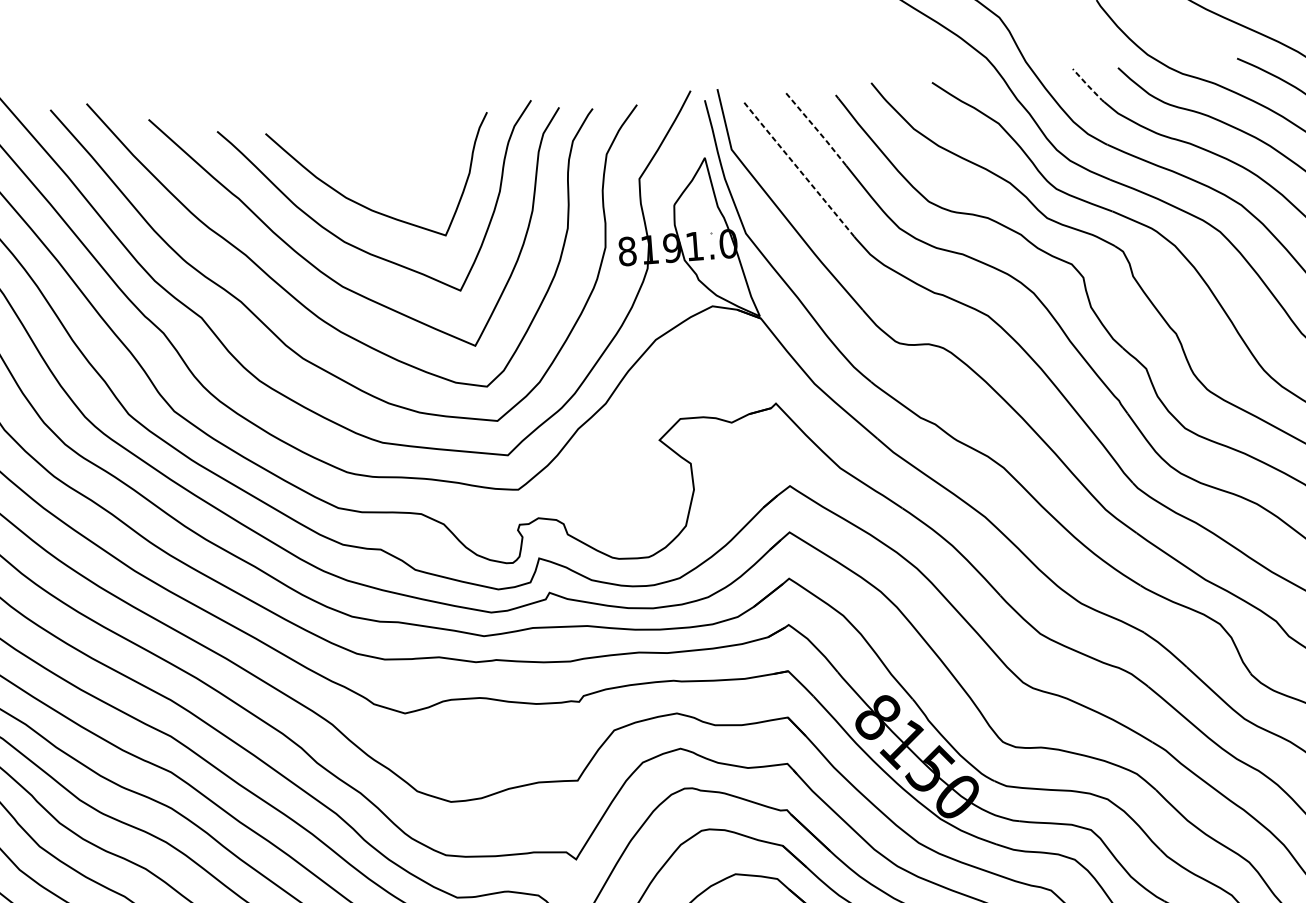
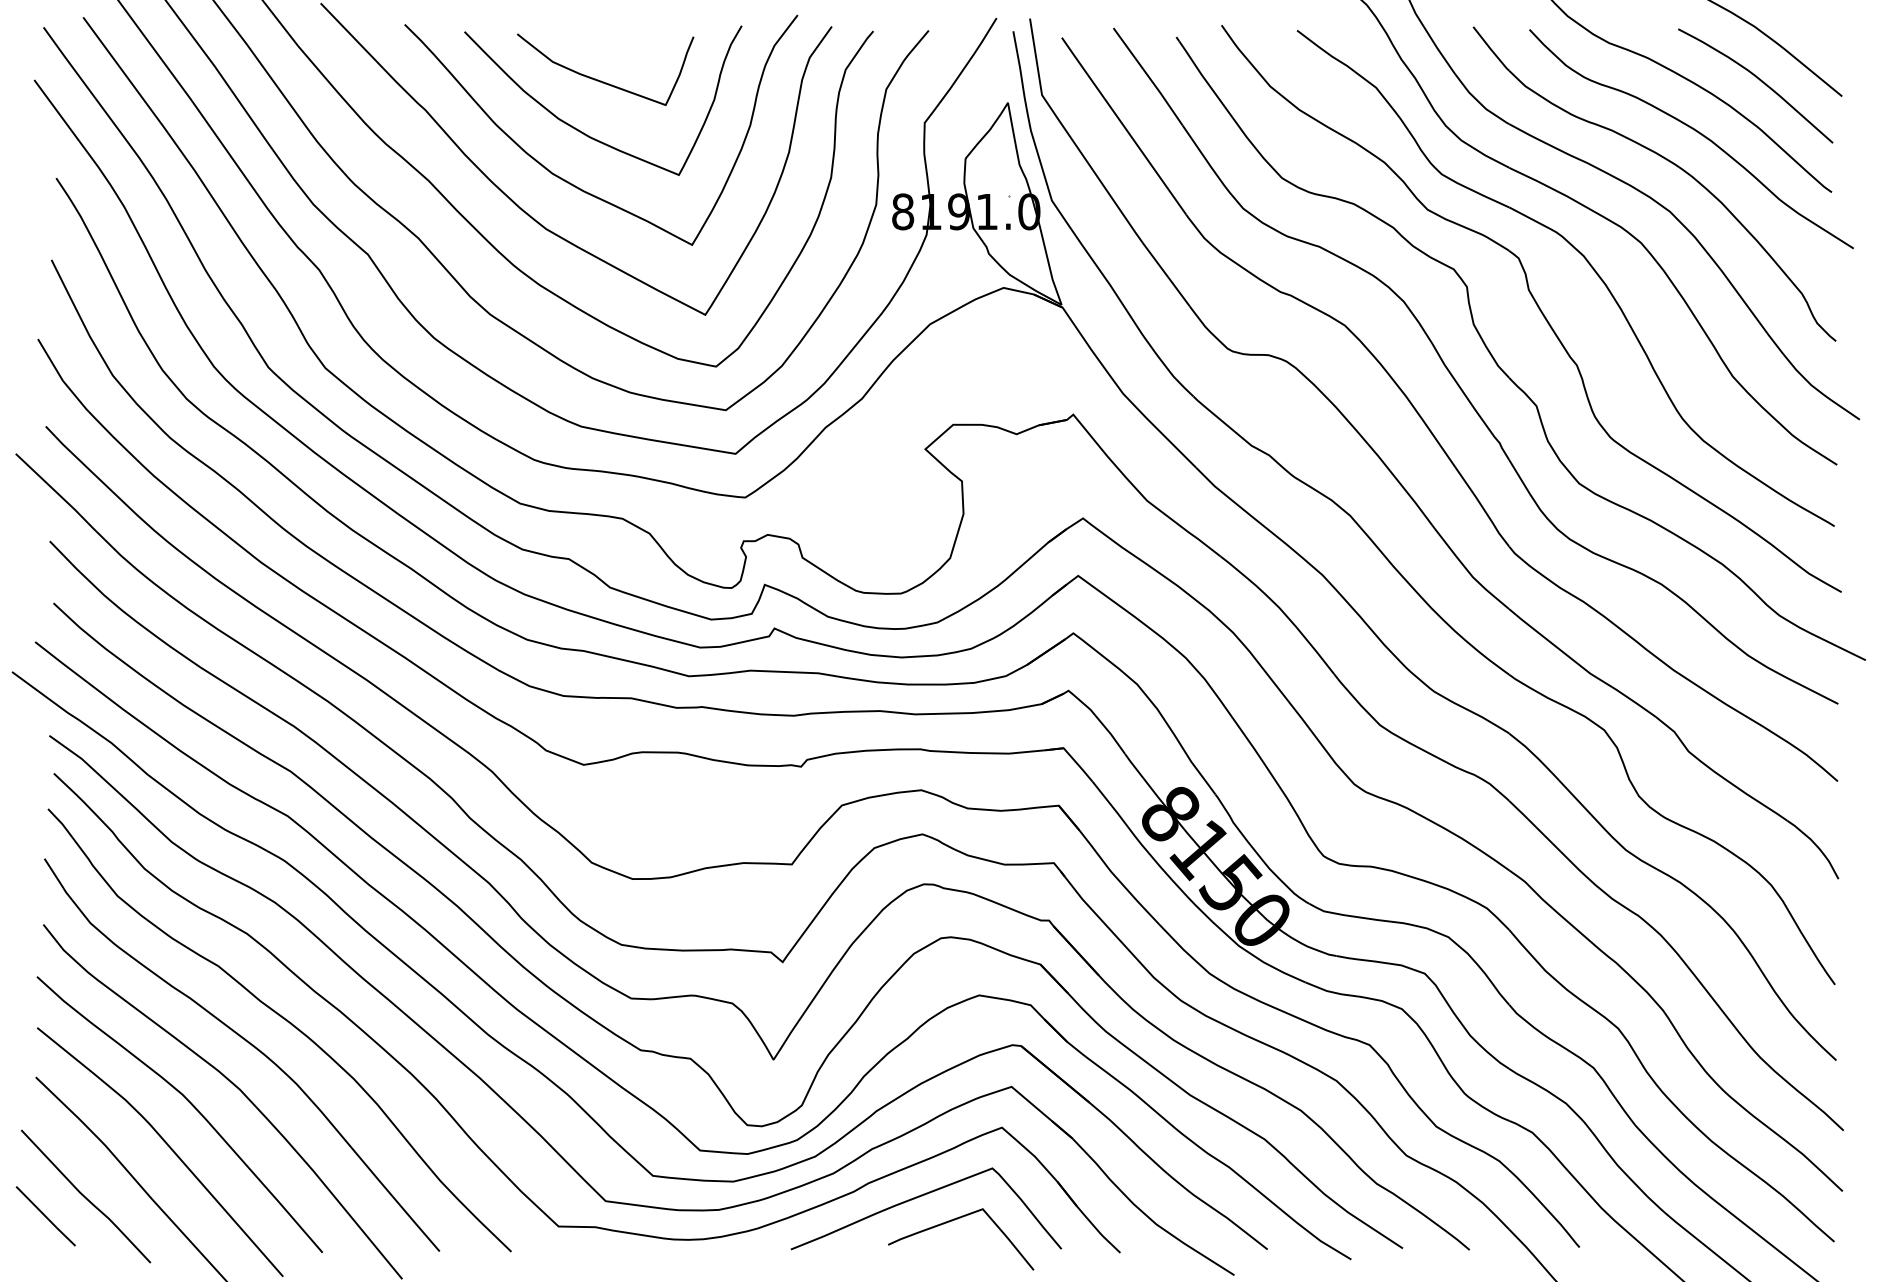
line: (1088, 86) -> (1491, 49), dashed -> solid
line: (815, 128) -> (1148, 76), dashed -> solid
curve: (378, 164) -> (601, 80), added
line: (797, 168) -> (1122, 124), dashed -> solid

